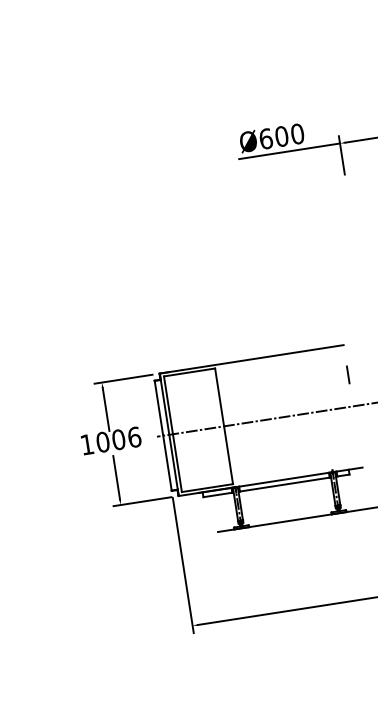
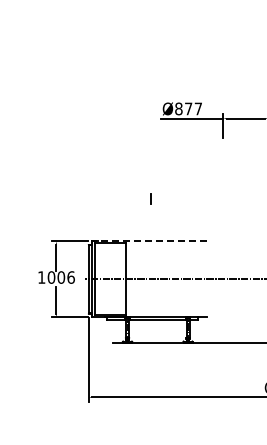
text: (281, 135) -> (188, 108), Ø600 -> Ø877
line: (250, 359) -> (148, 241), solid -> dashed
line: (348, 374) -> (150, 198), moved

